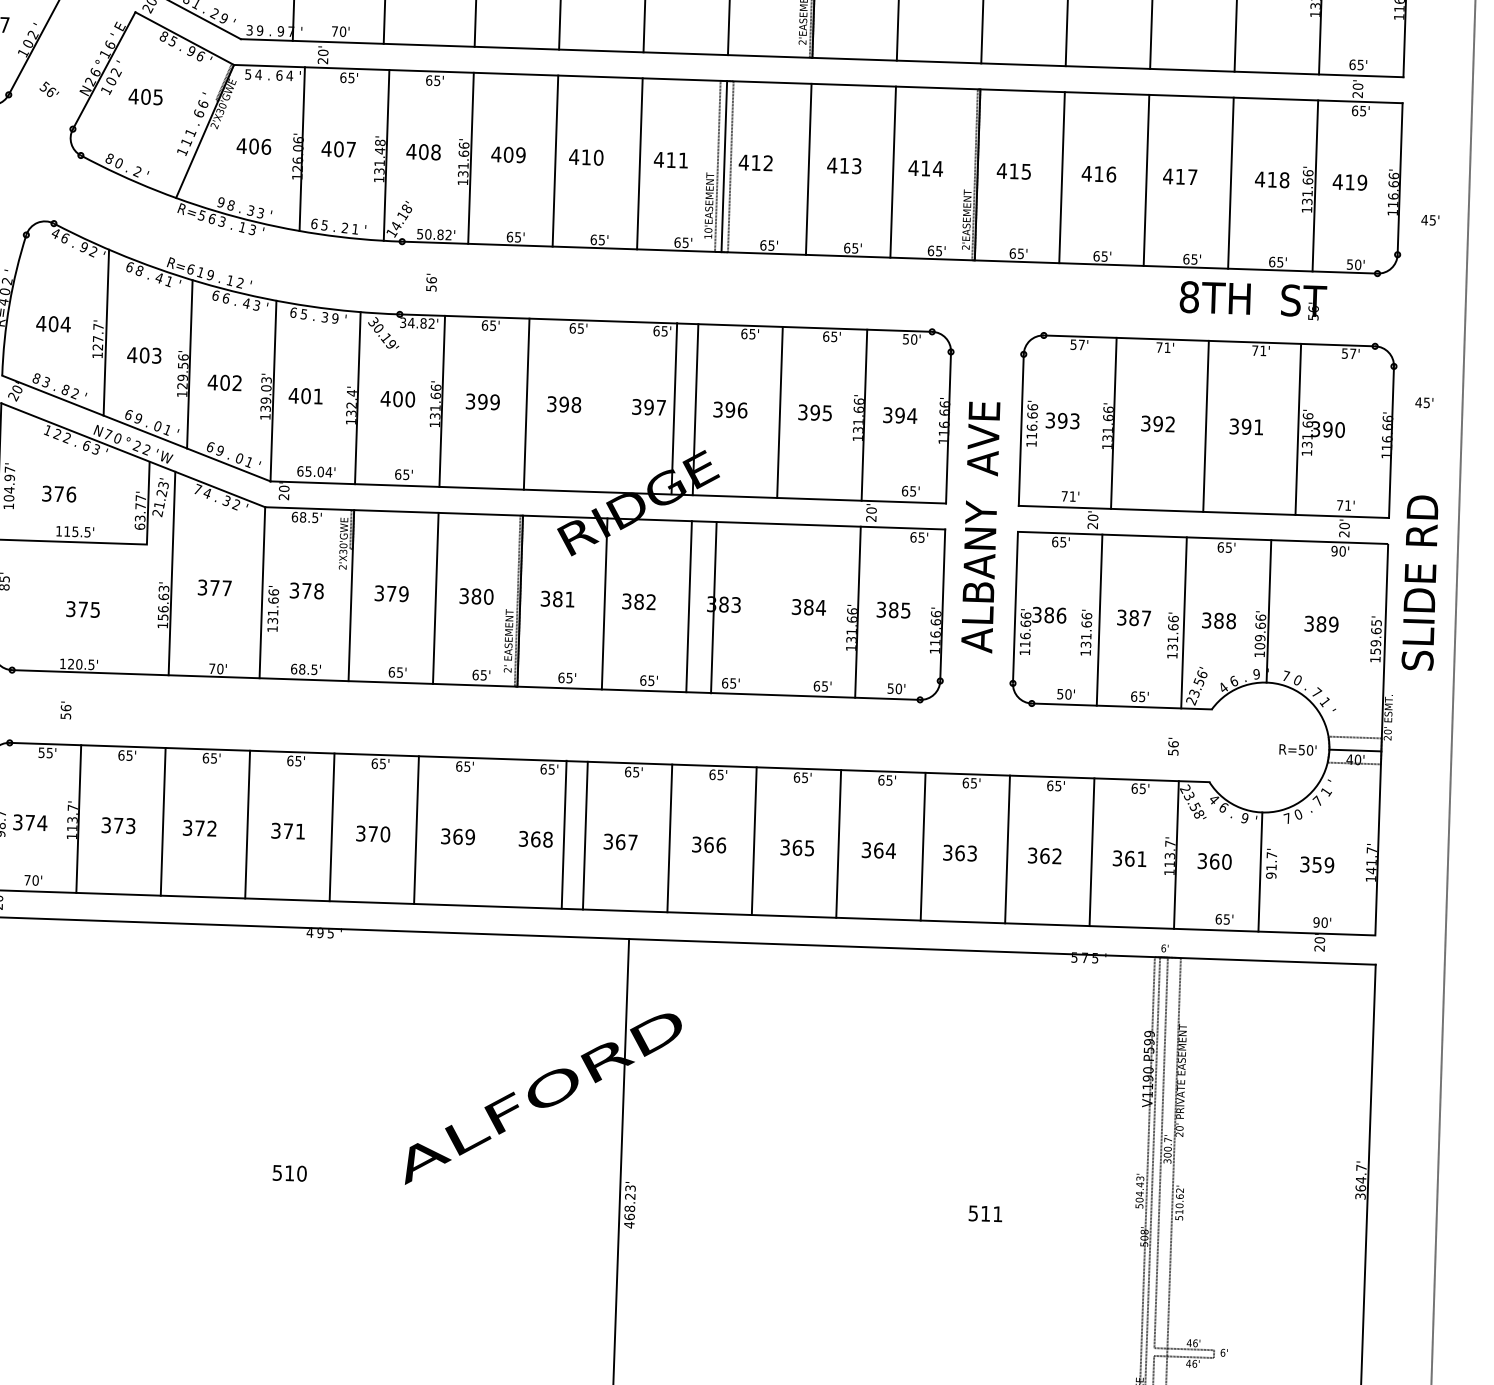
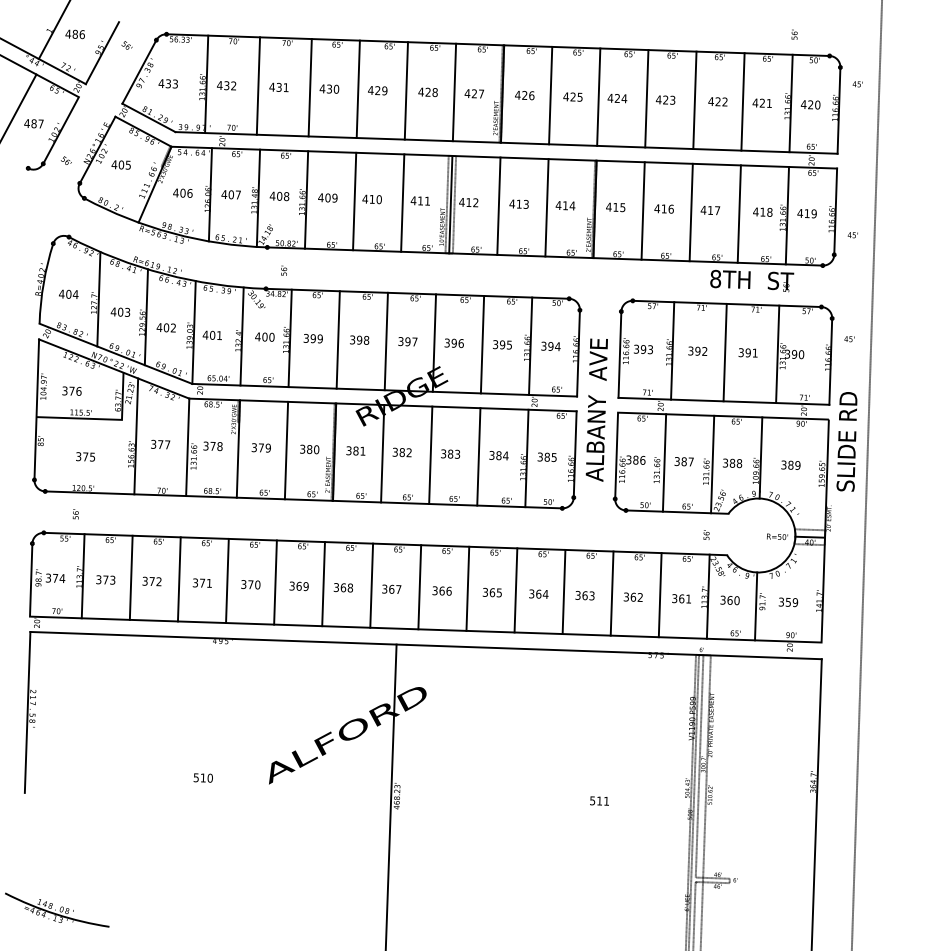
line: (672, 408) -> (385, 341), moved
line: (713, 607) -> (478, 456), moved
line: (563, 835) -> (323, 584), moved

